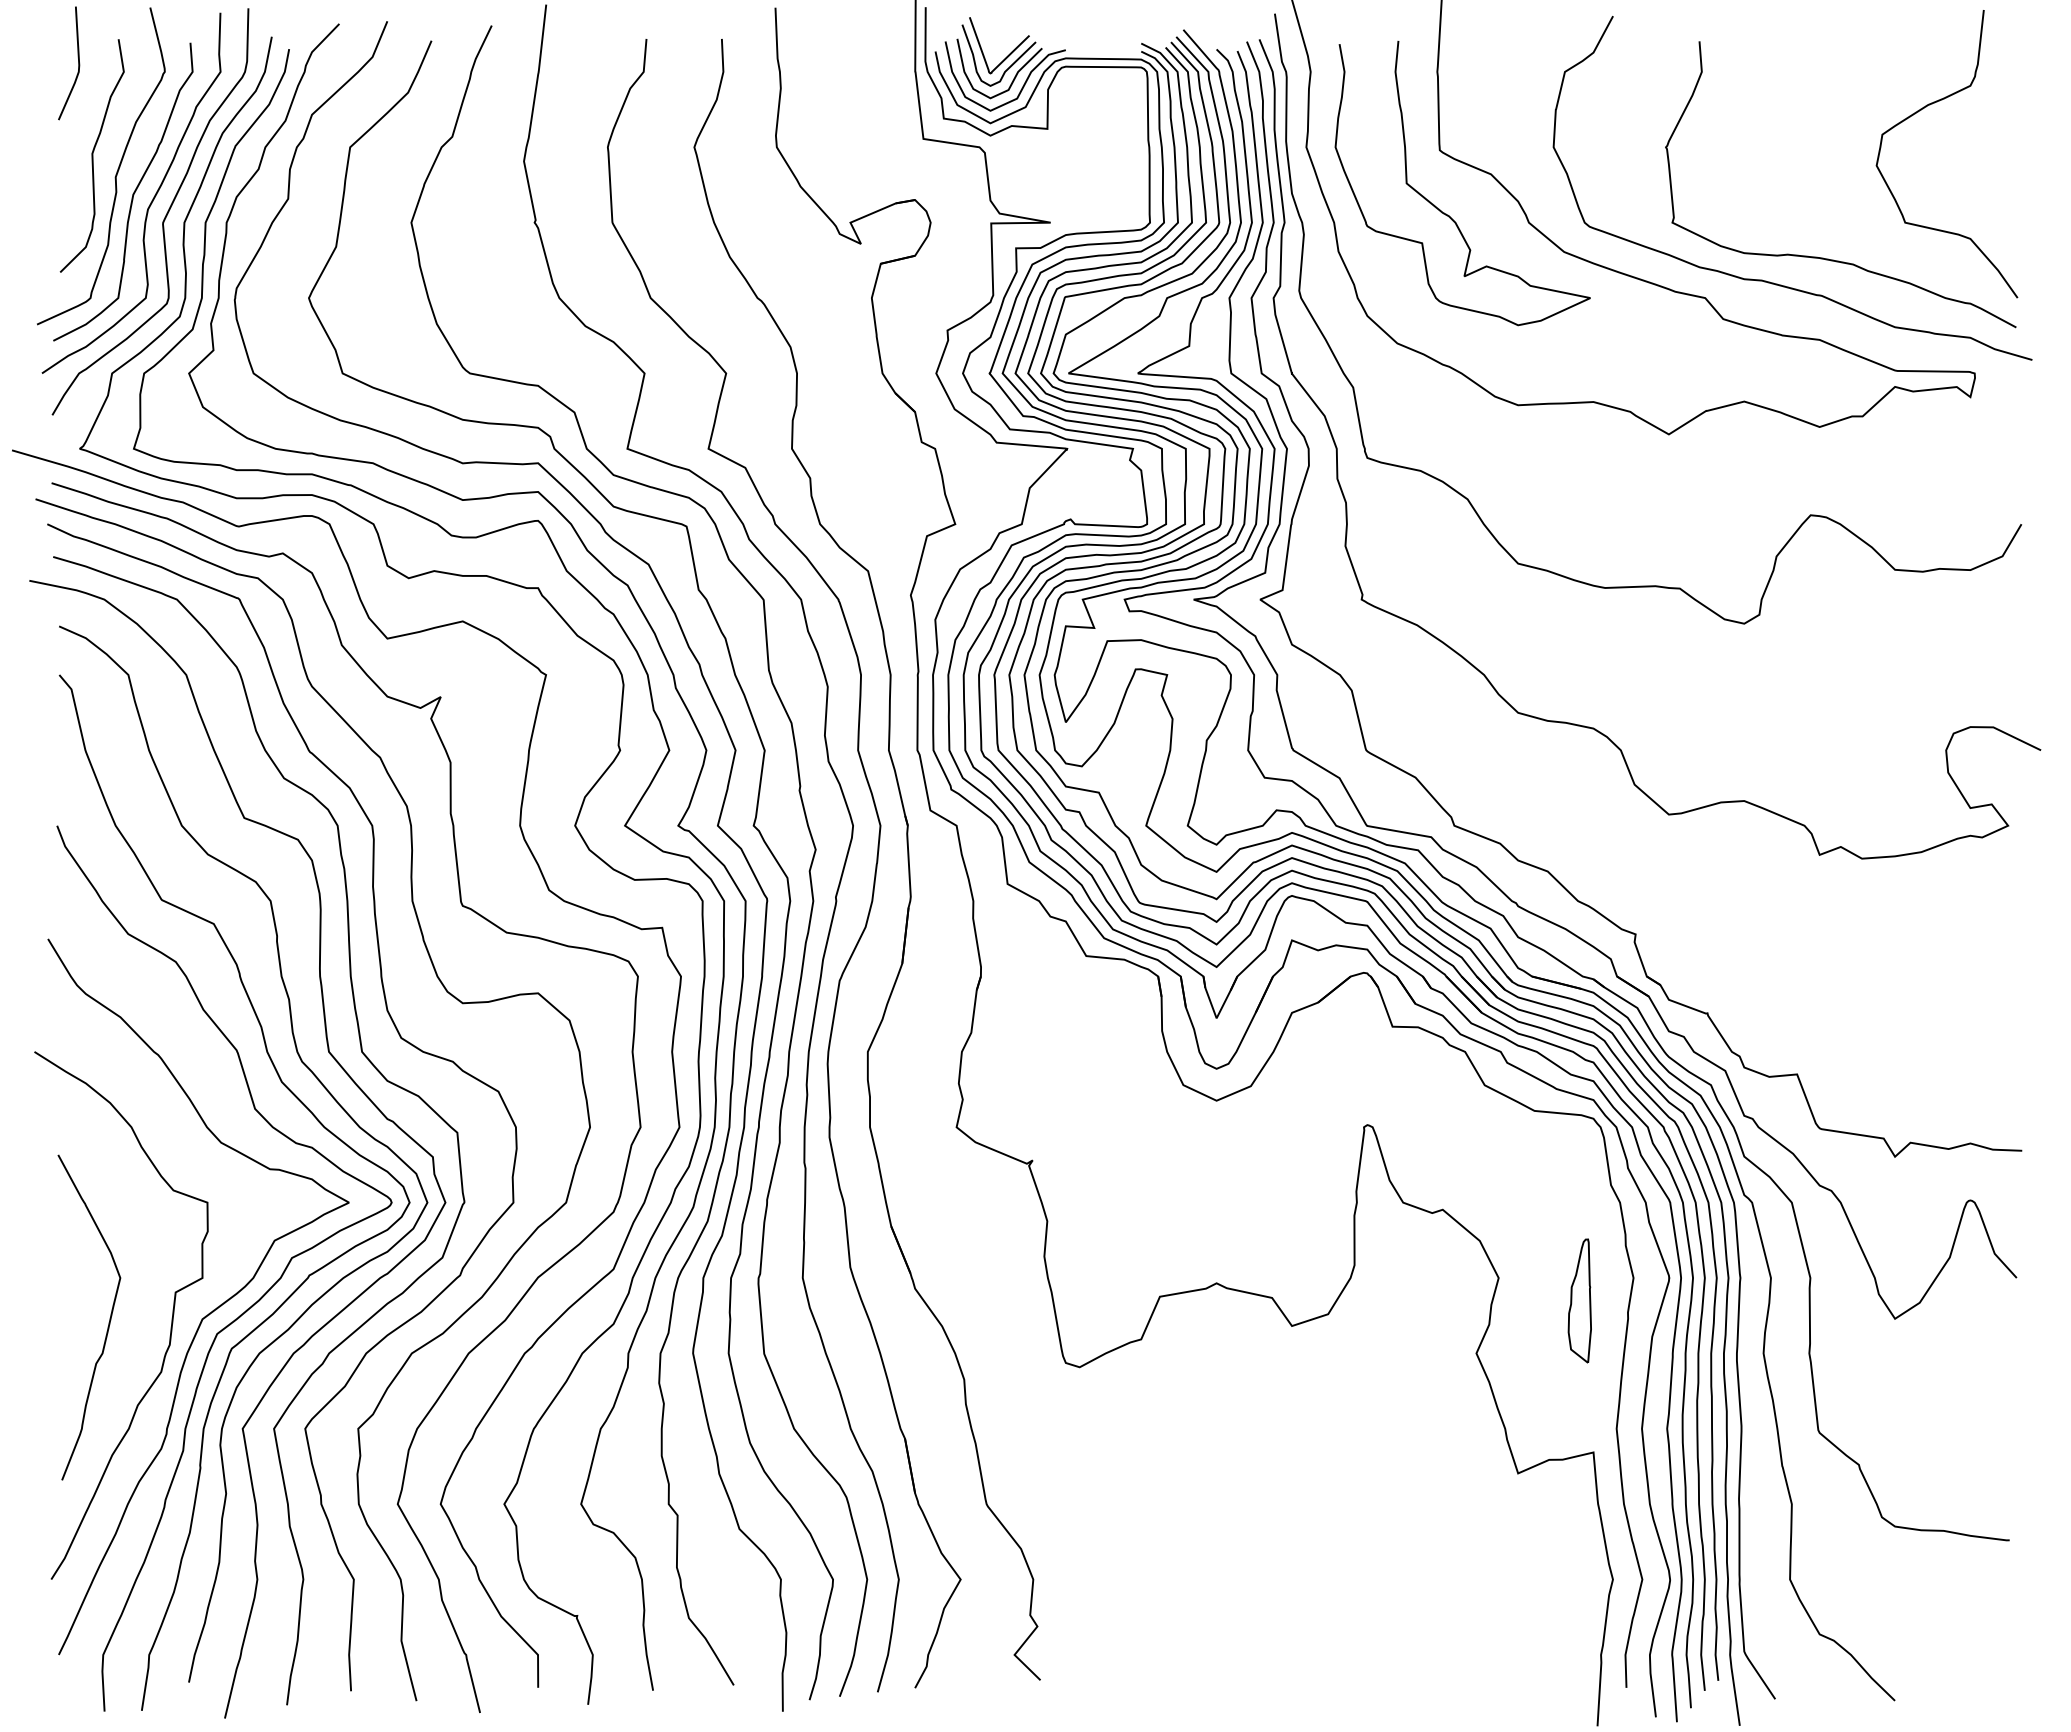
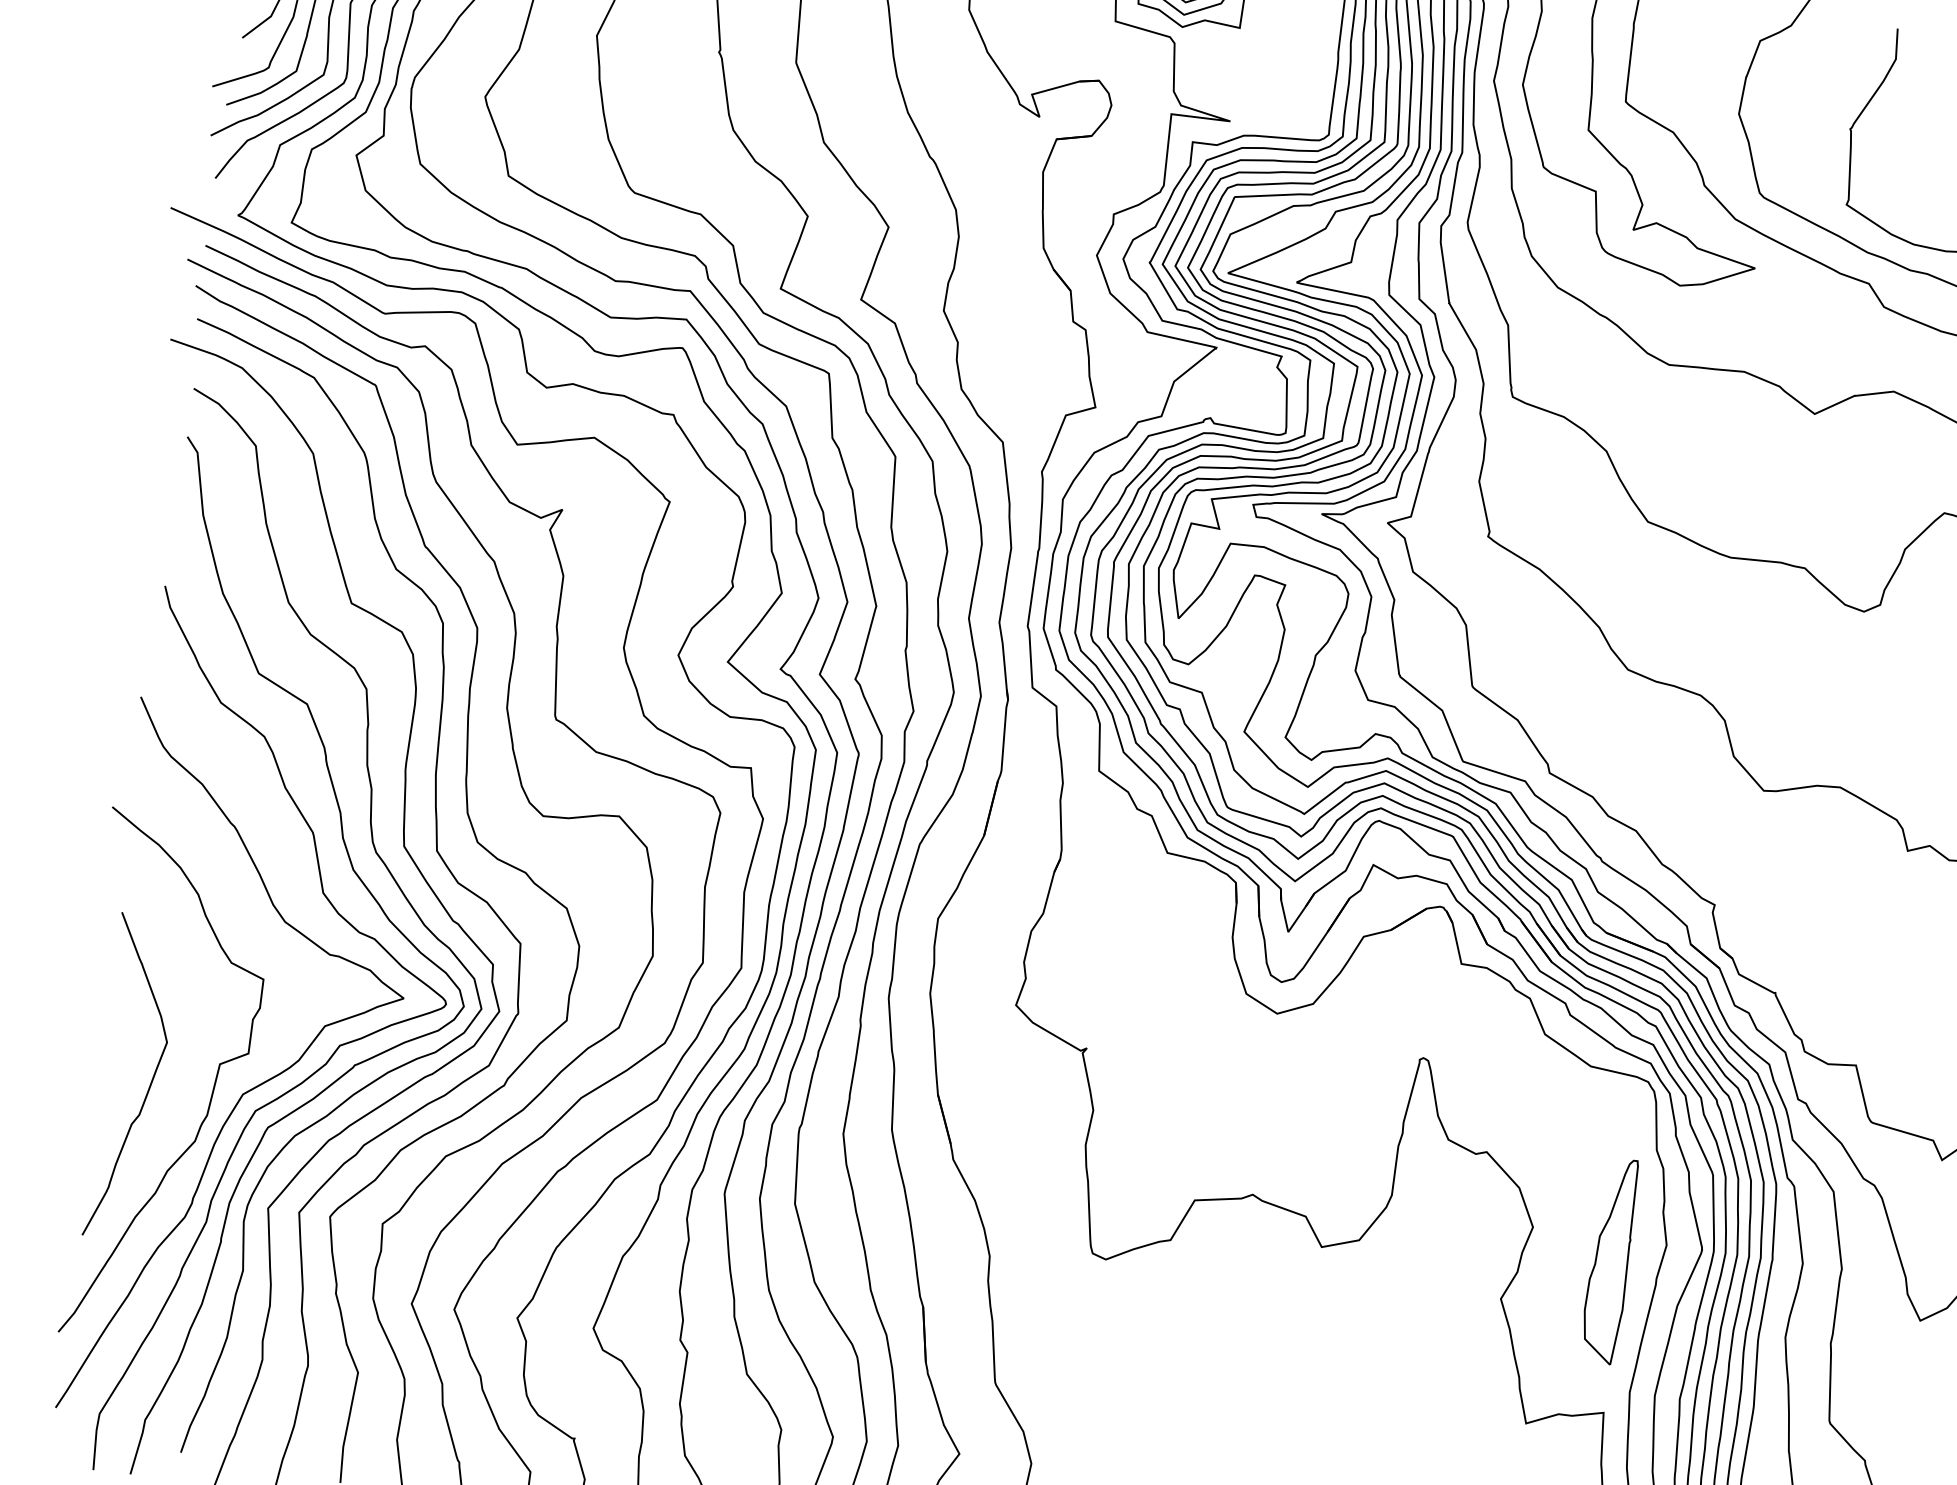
part: (1579, 1300) -> (1610, 1260), size x1.67

